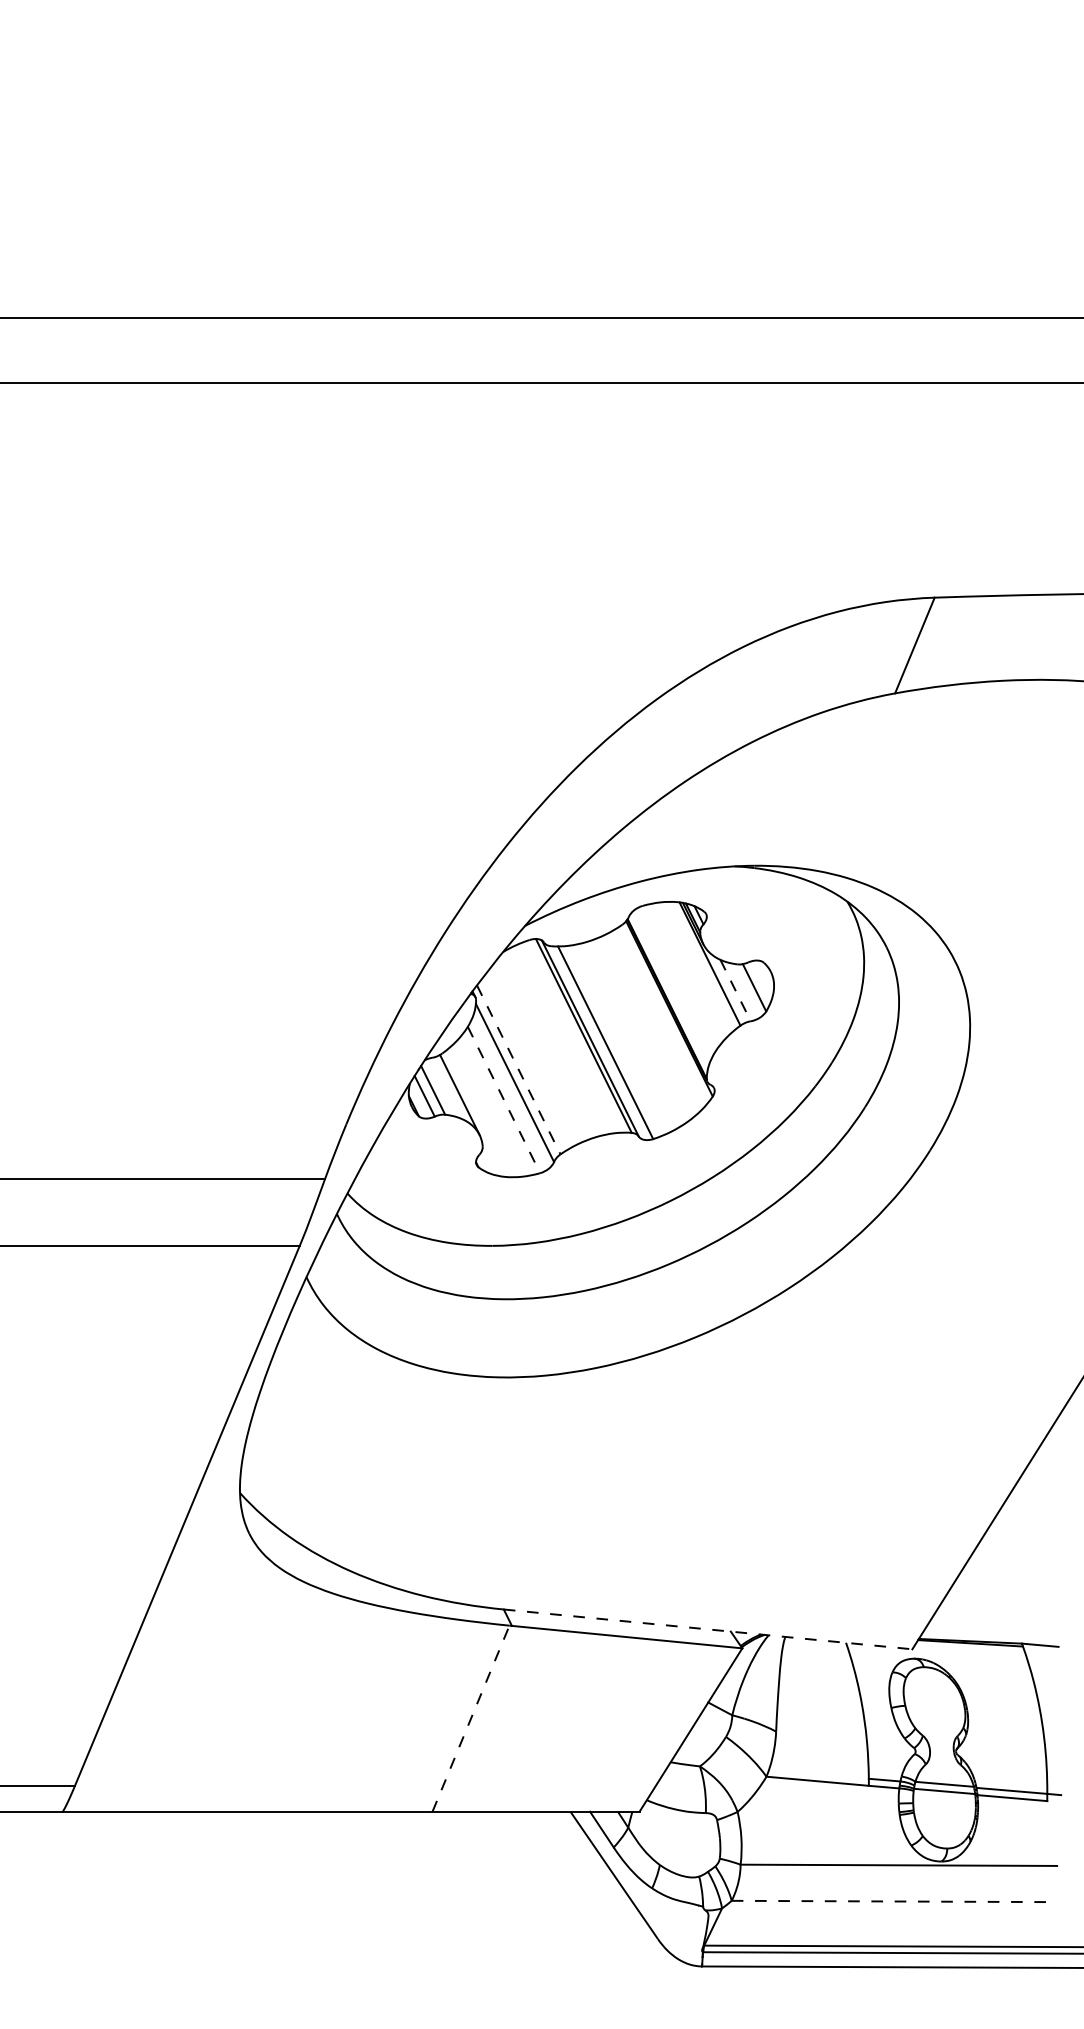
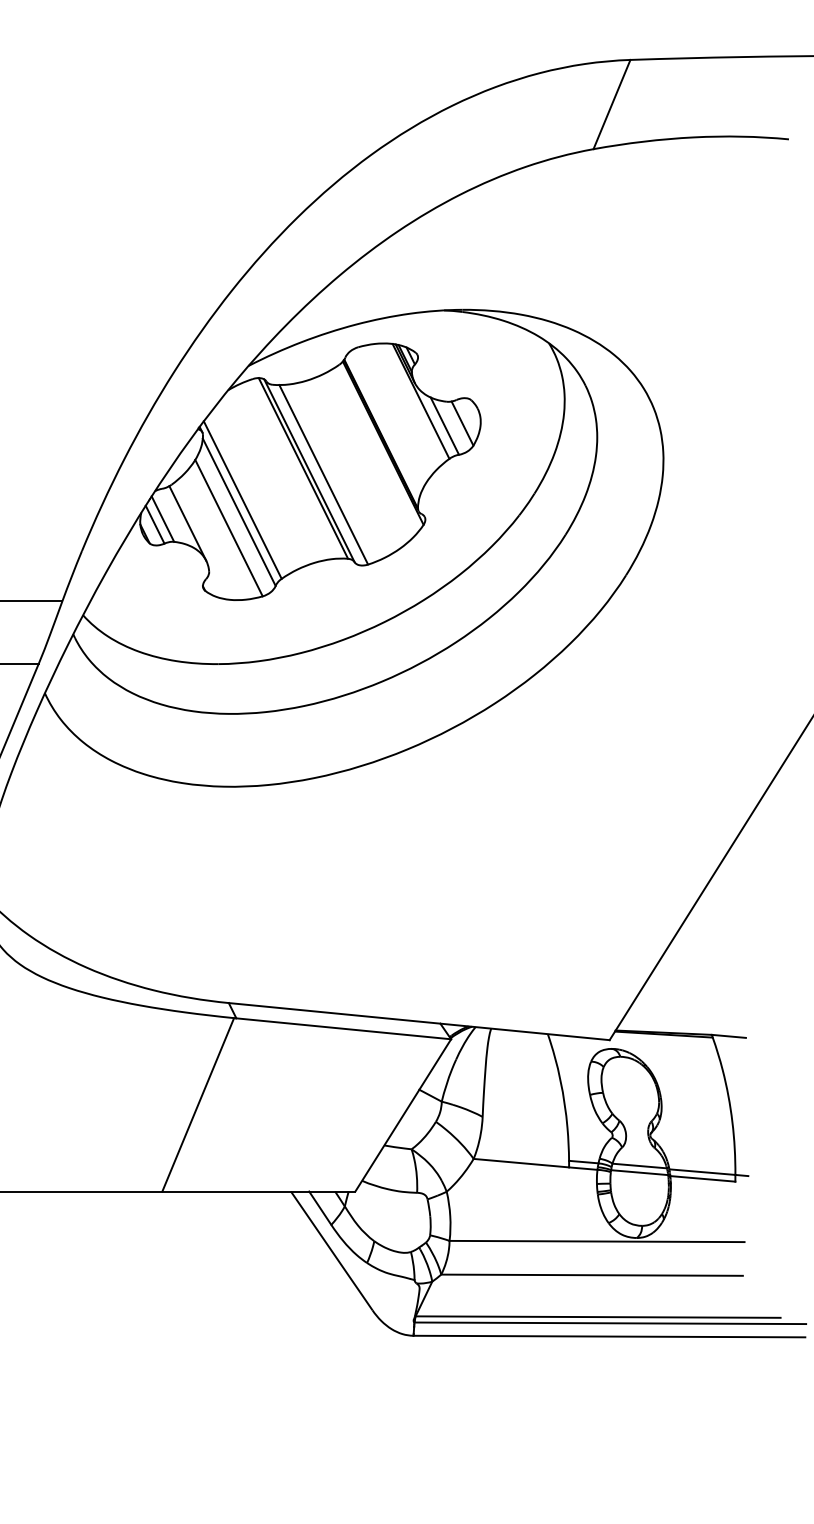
line: (735, 991) -> (444, 427), dashed -> solid
line: (519, 1070) -> (243, 500), dashed -> solid
line: (504, 1100) -> (229, 528), dashed -> solid
line: (708, 1629) -> (419, 1021), dashed -> solid
line: (471, 1718) -> (198, 1104), dashed -> solid
line: (893, 1901) -> (592, 1275), dashed -> solid

